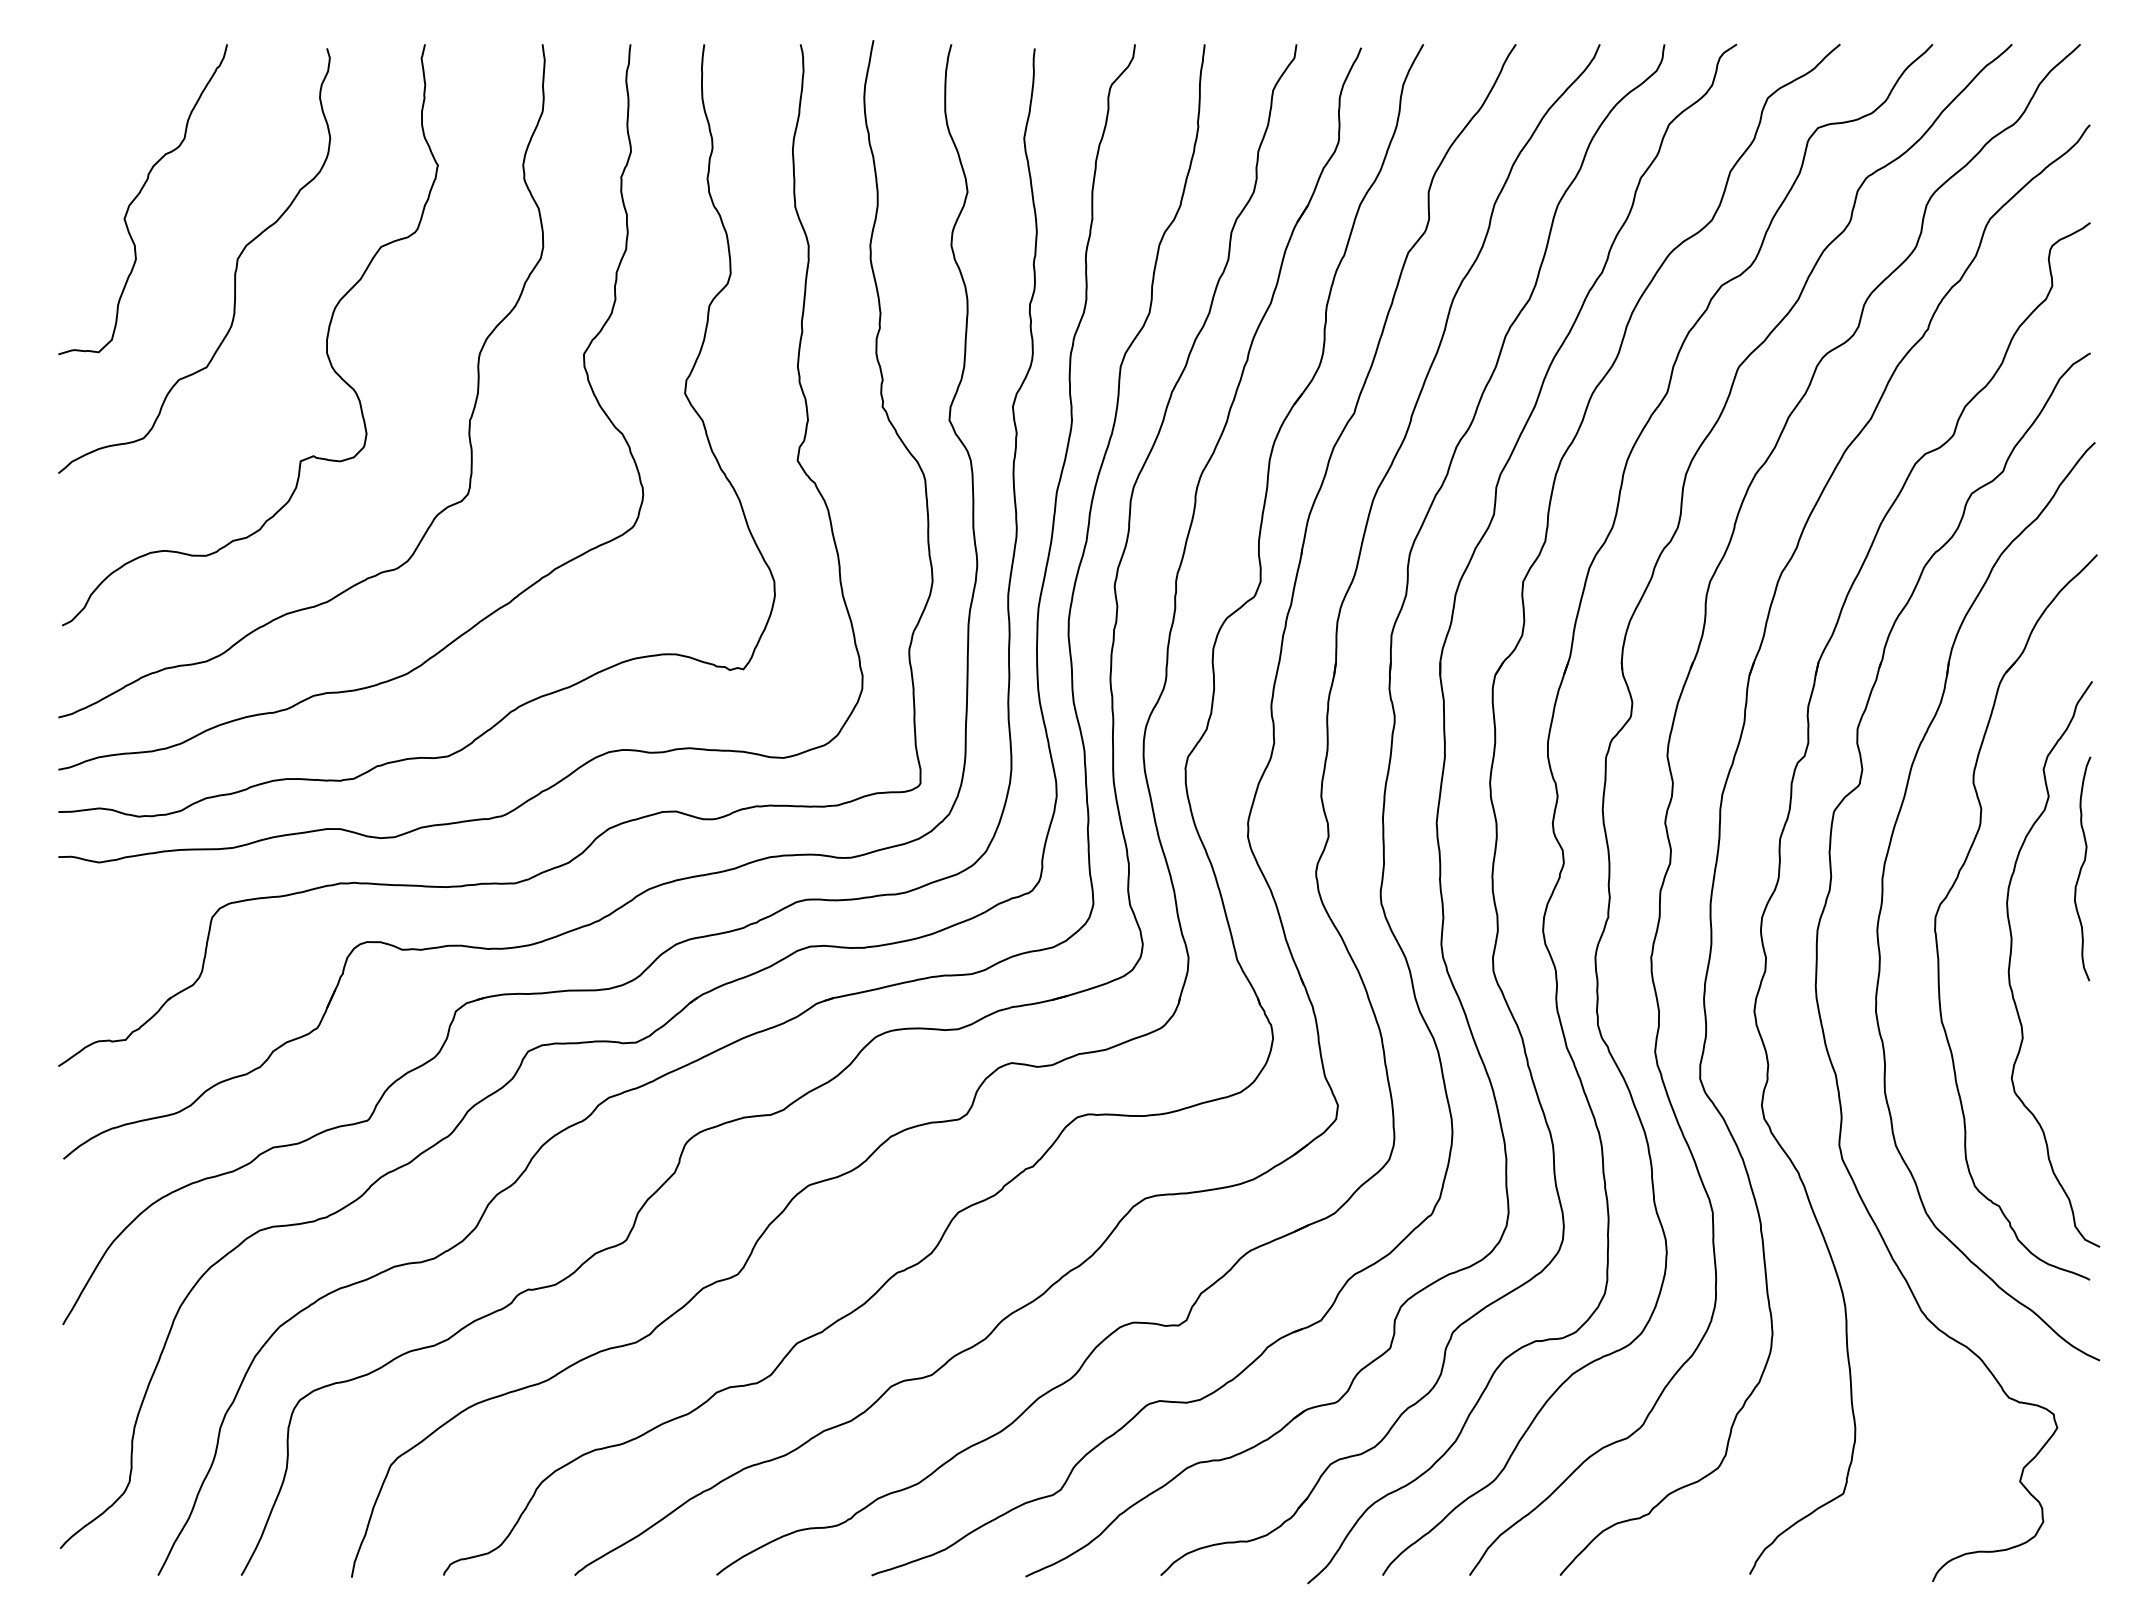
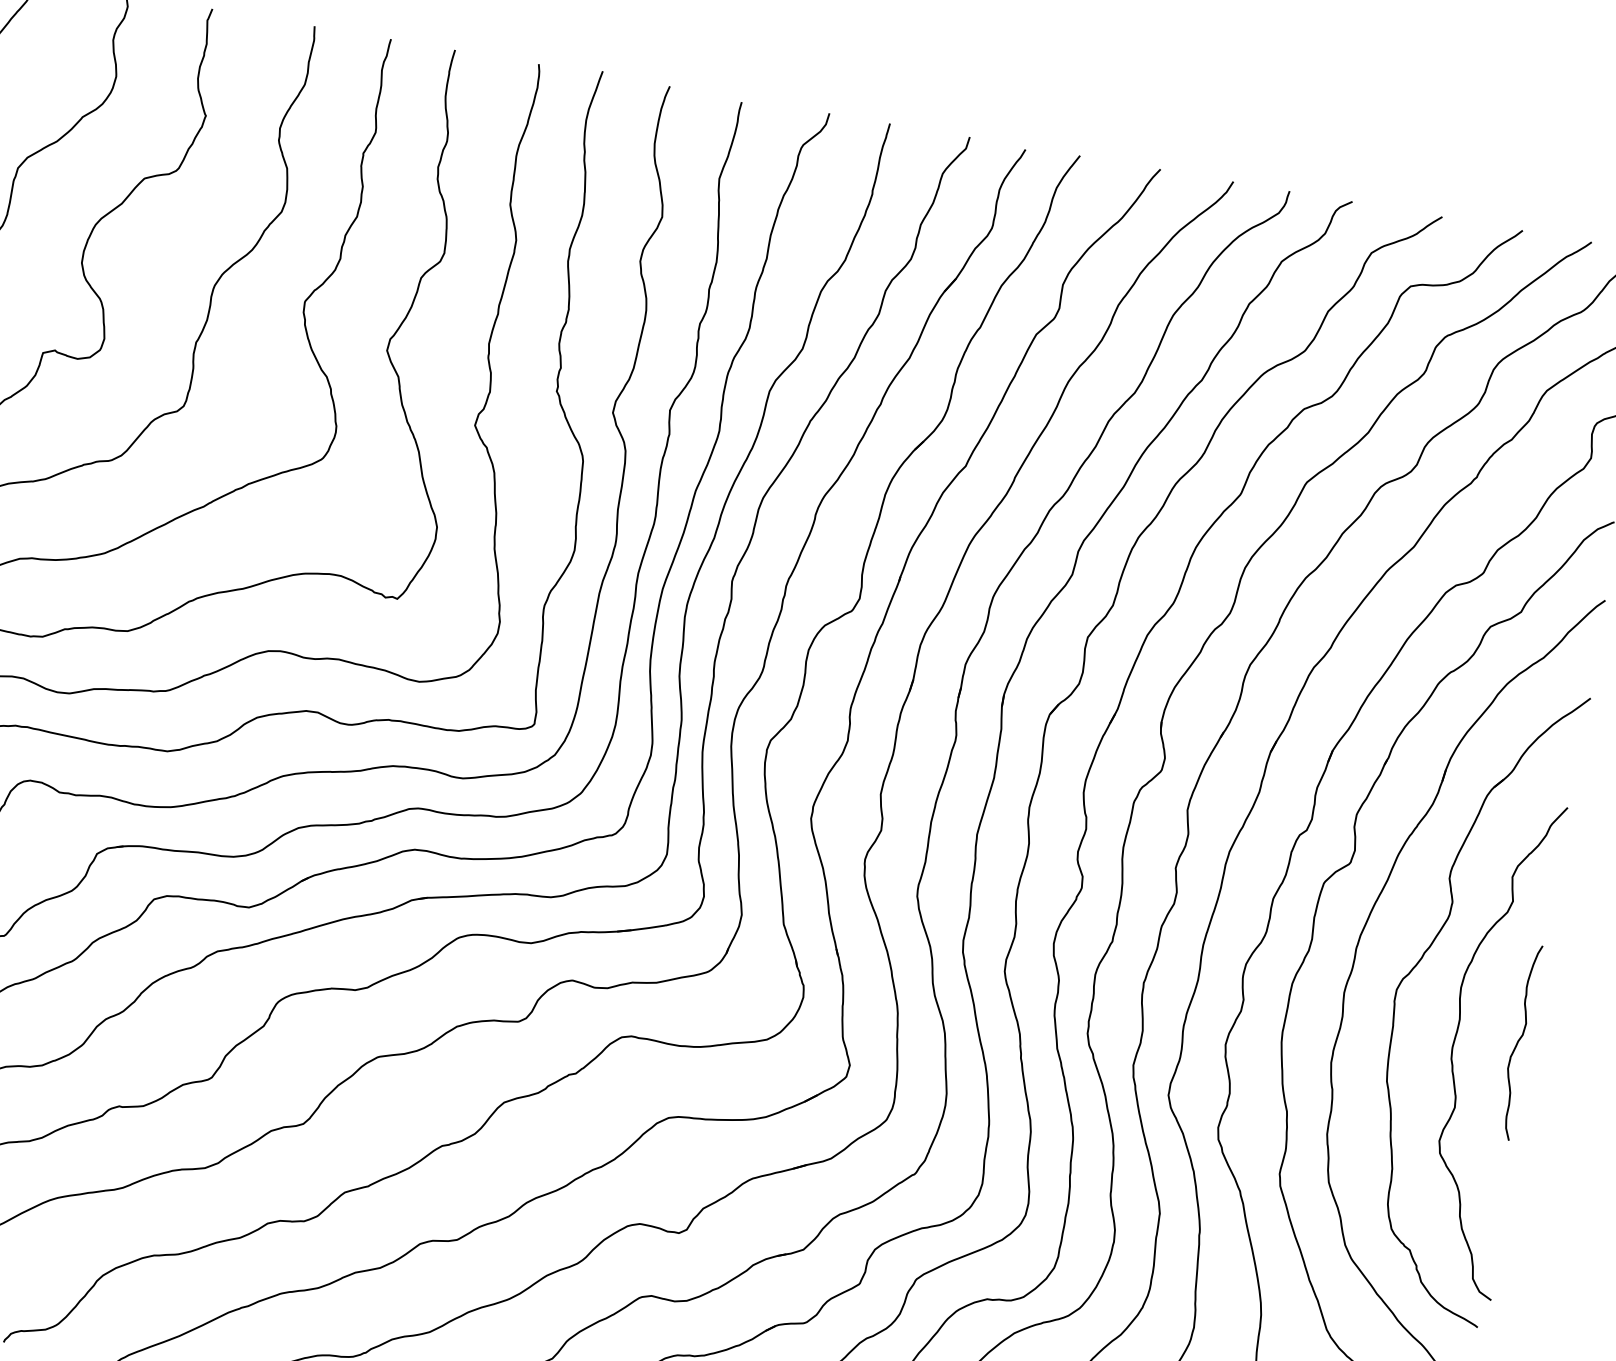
curve: (2082, 867) -> (1519, 1040), moved

